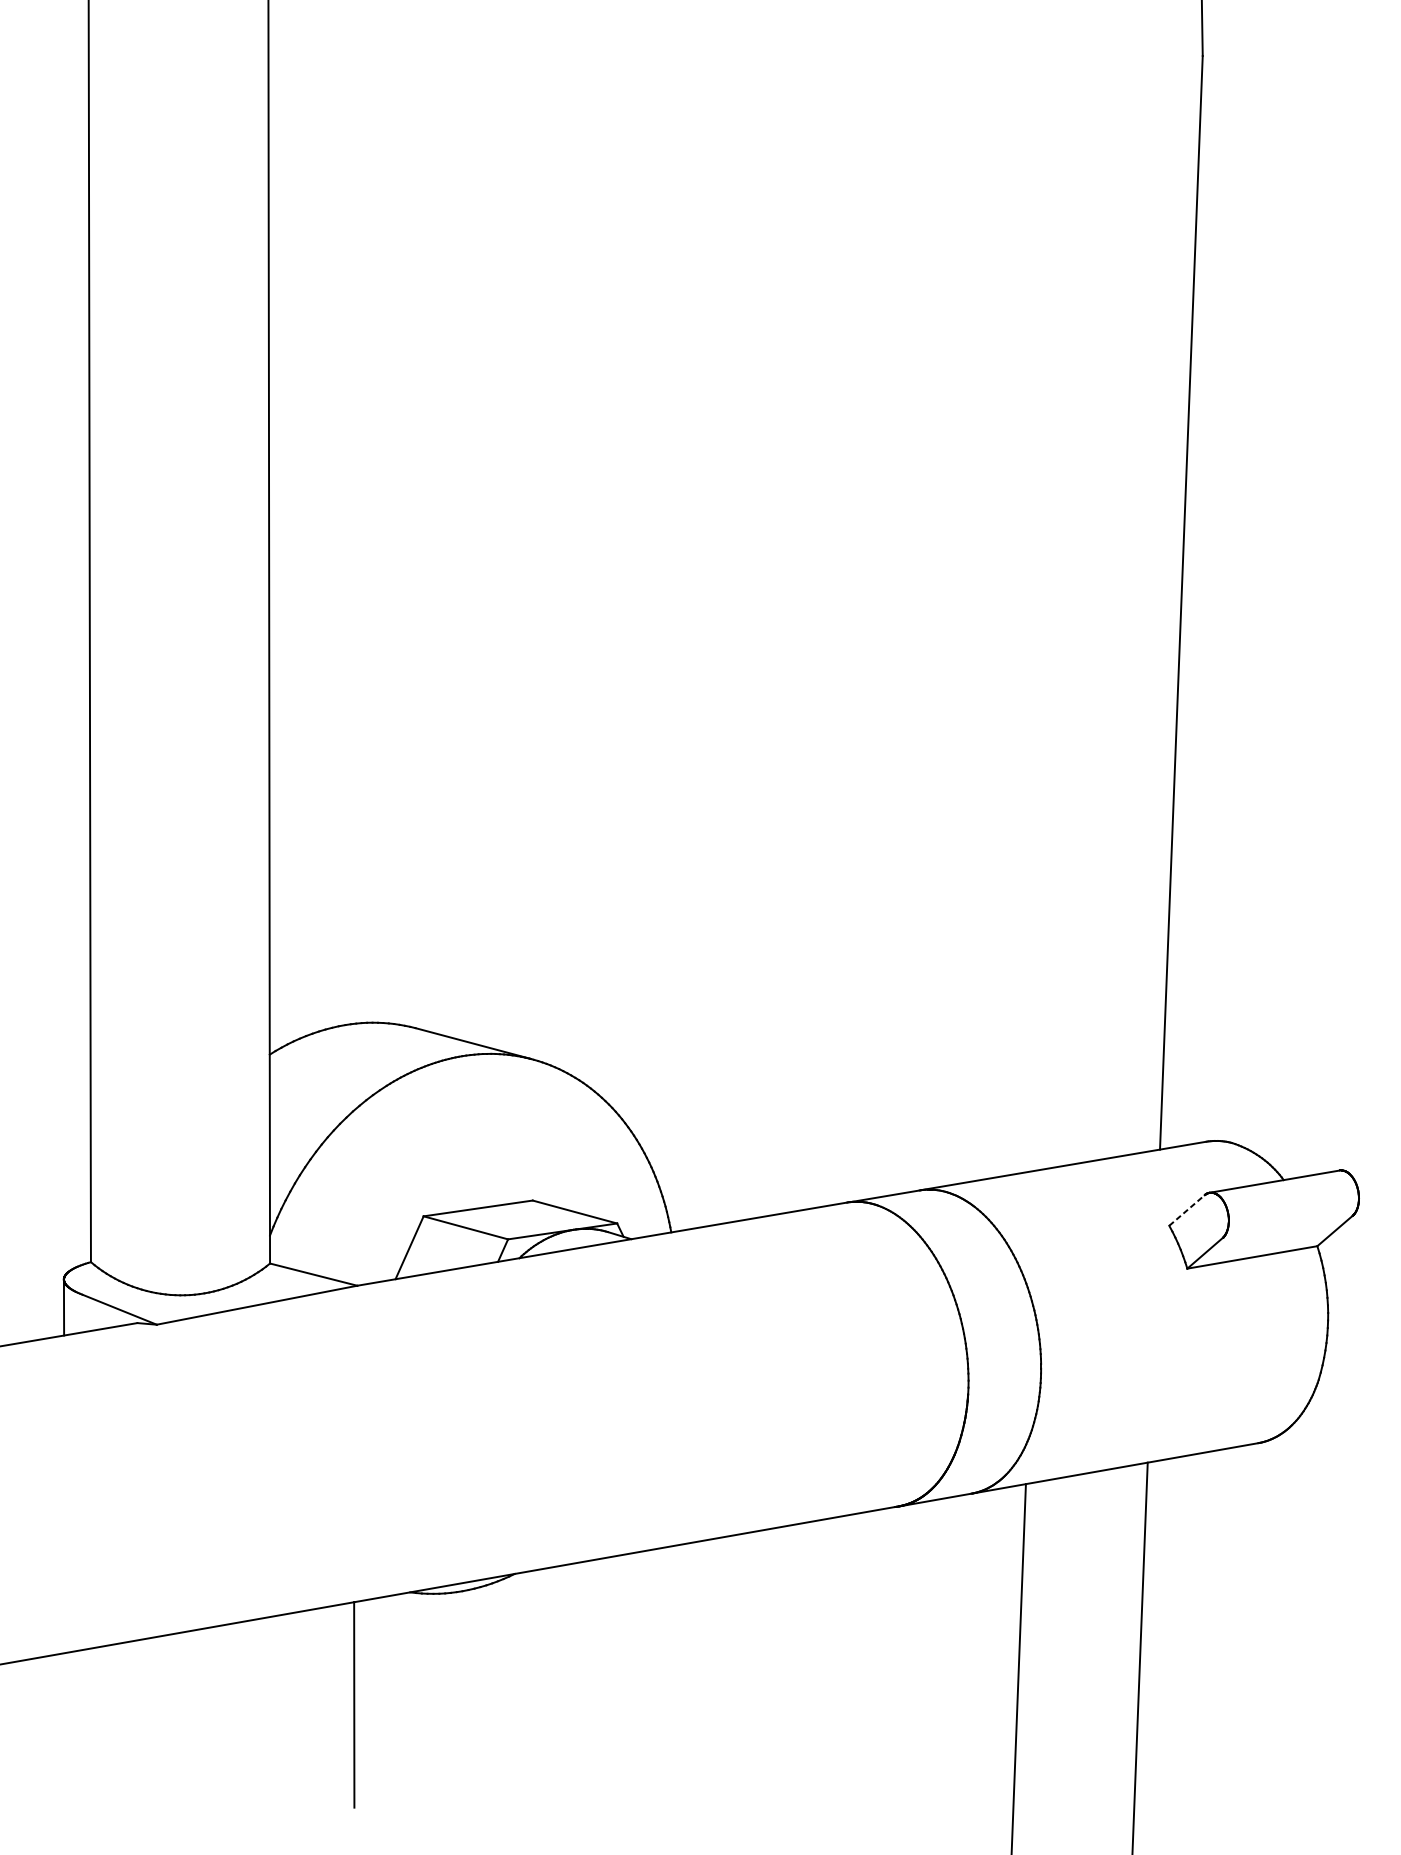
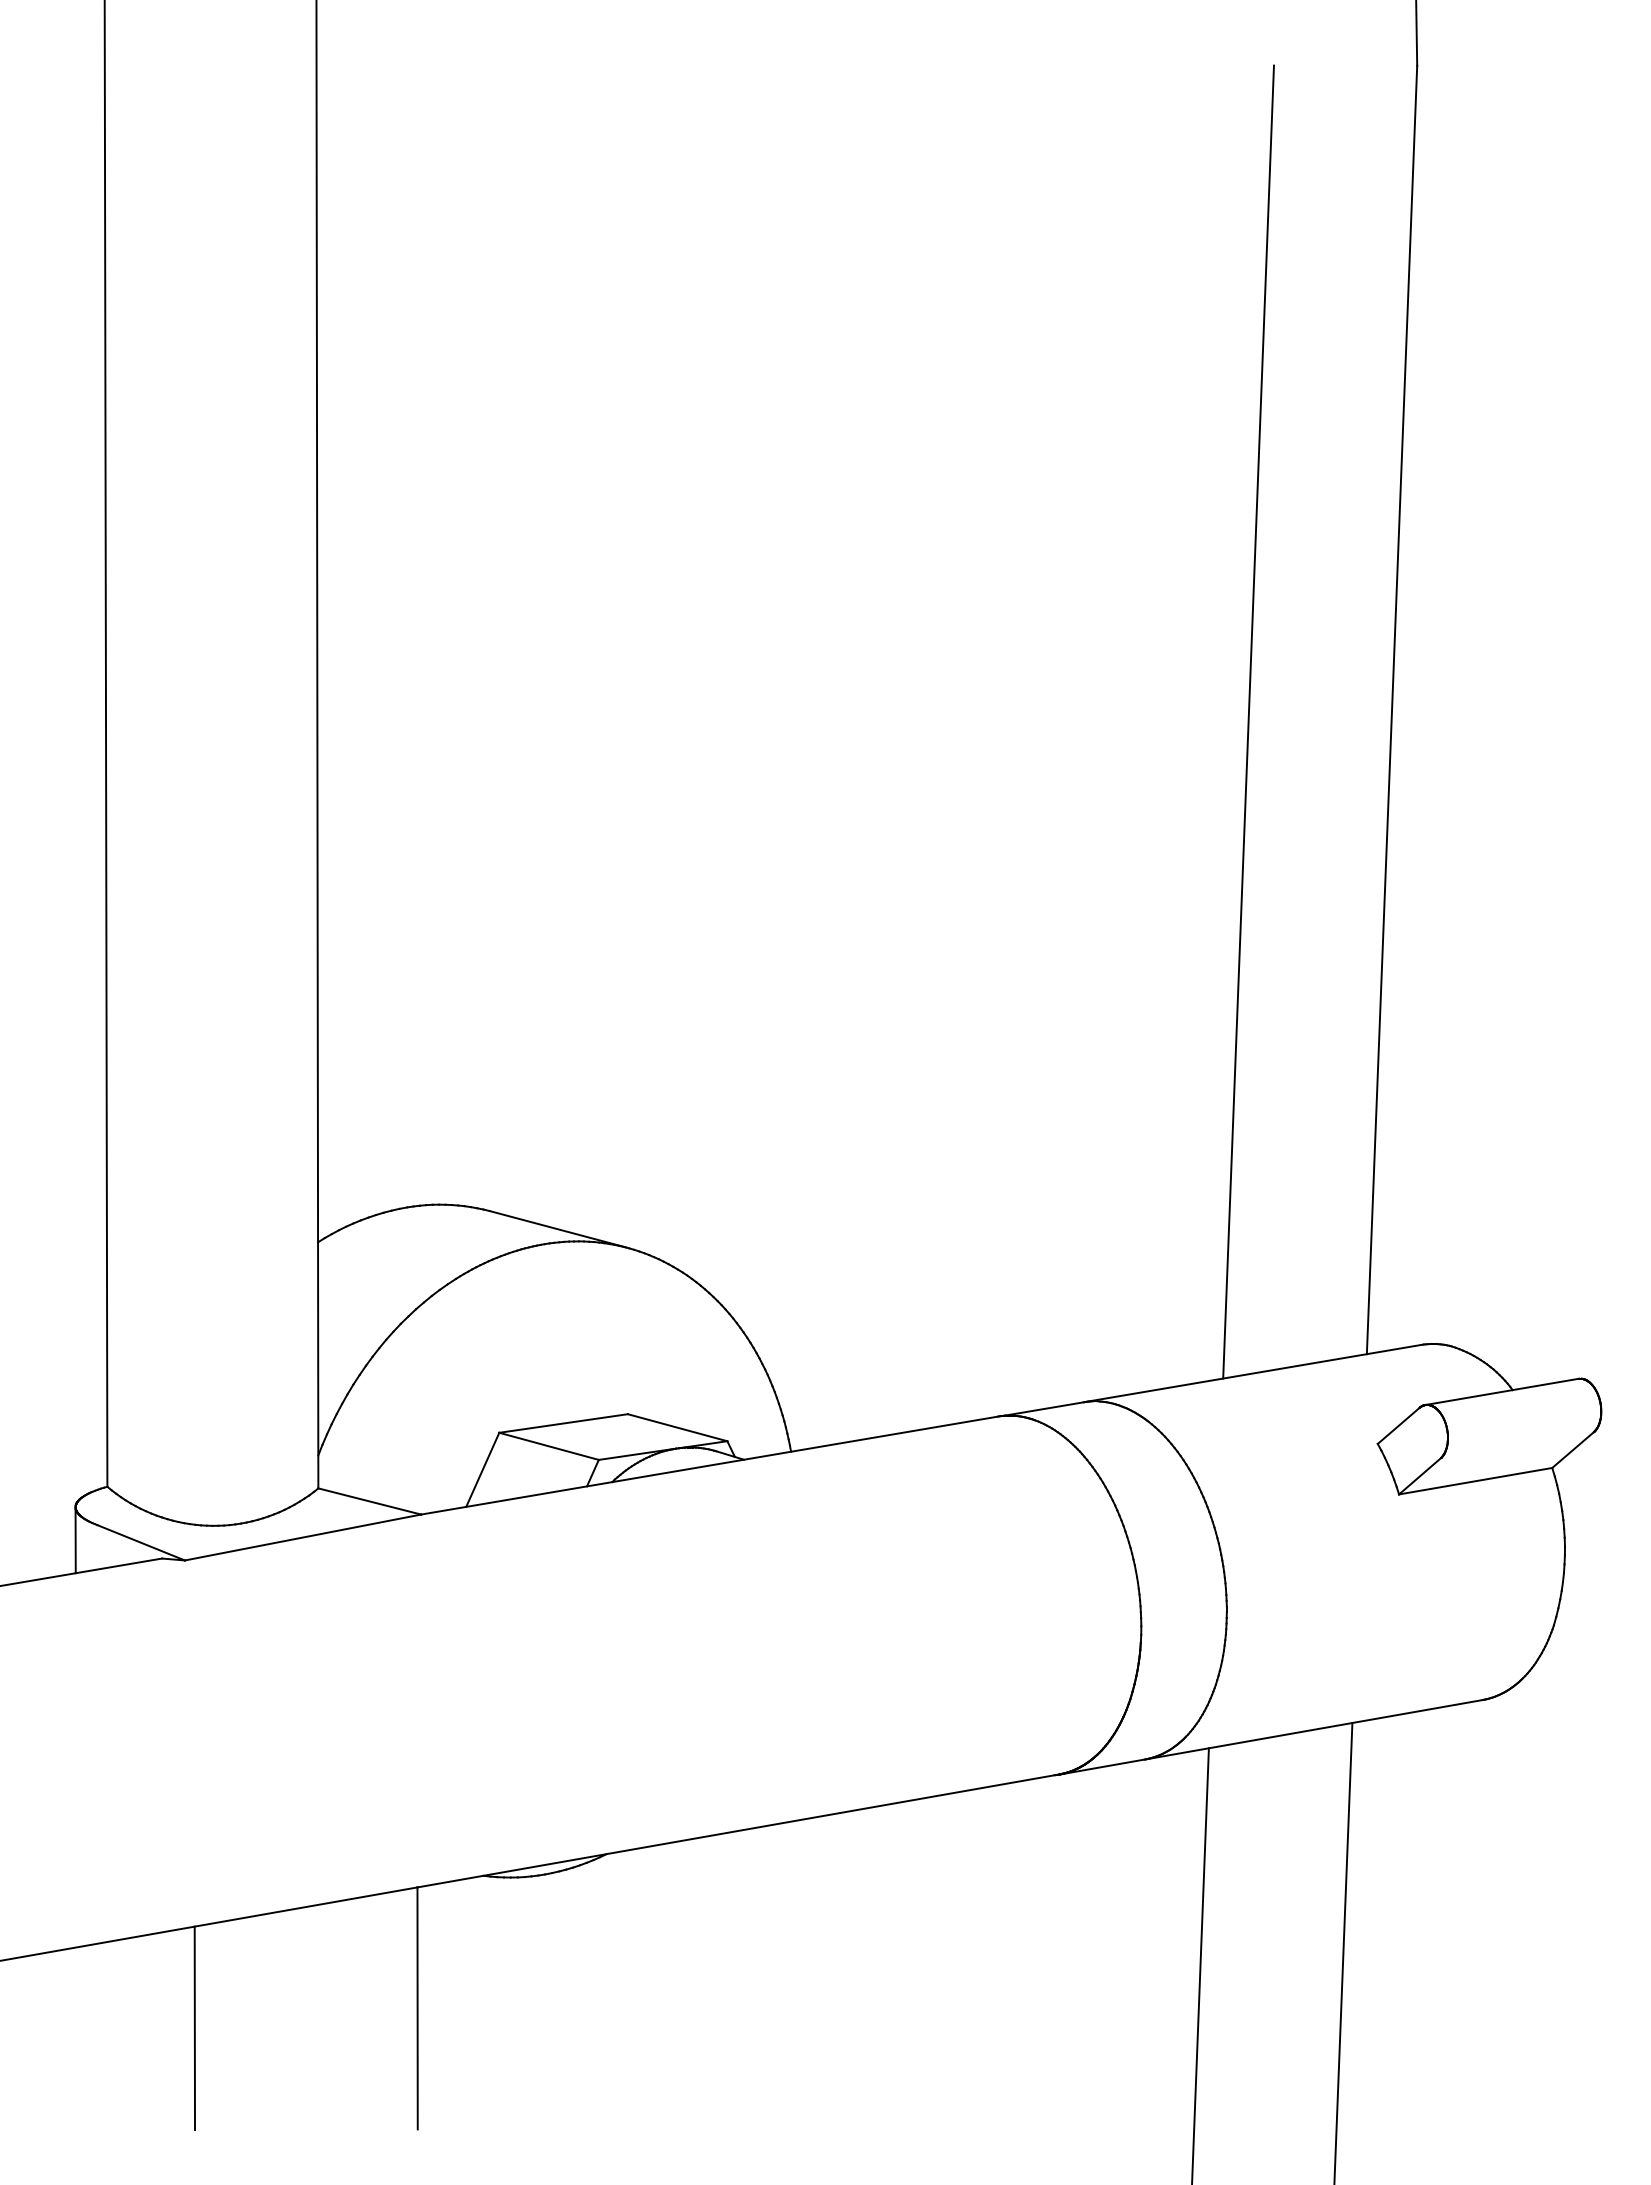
line: (1059, 612) -> (1248, 721), added
line: (1186, 1210) -> (1398, 1425), dashed -> solid
line: (164, 1721) -> (194, 2028), added

